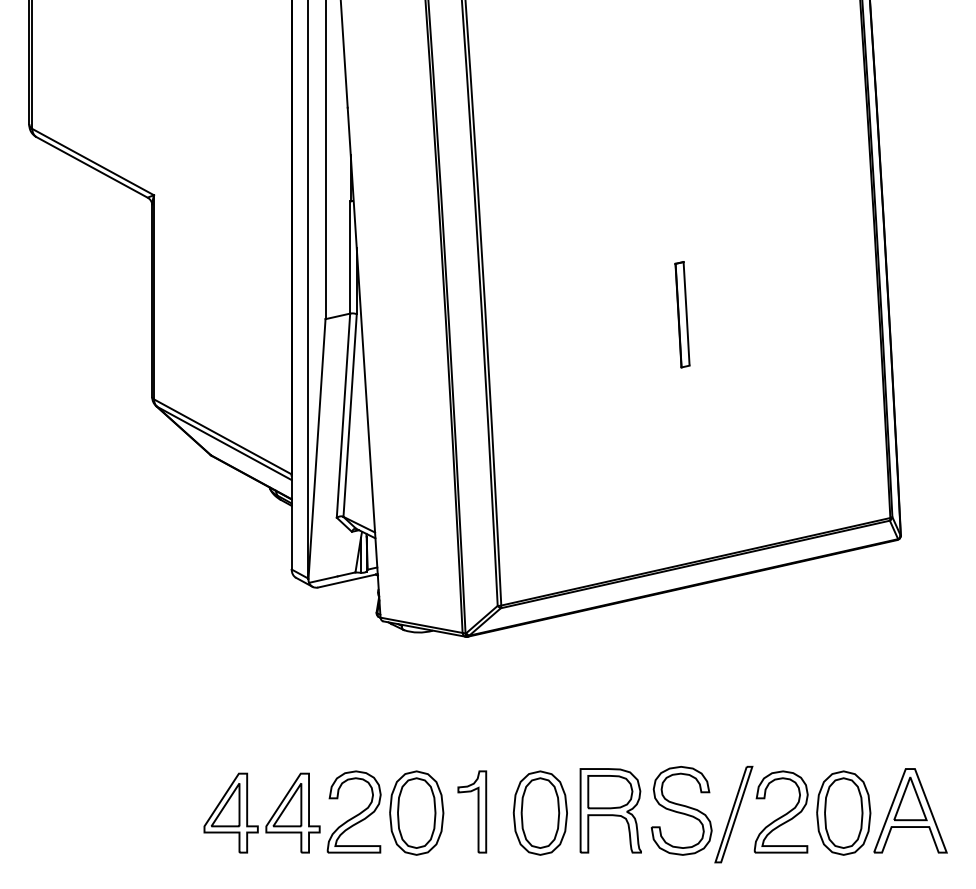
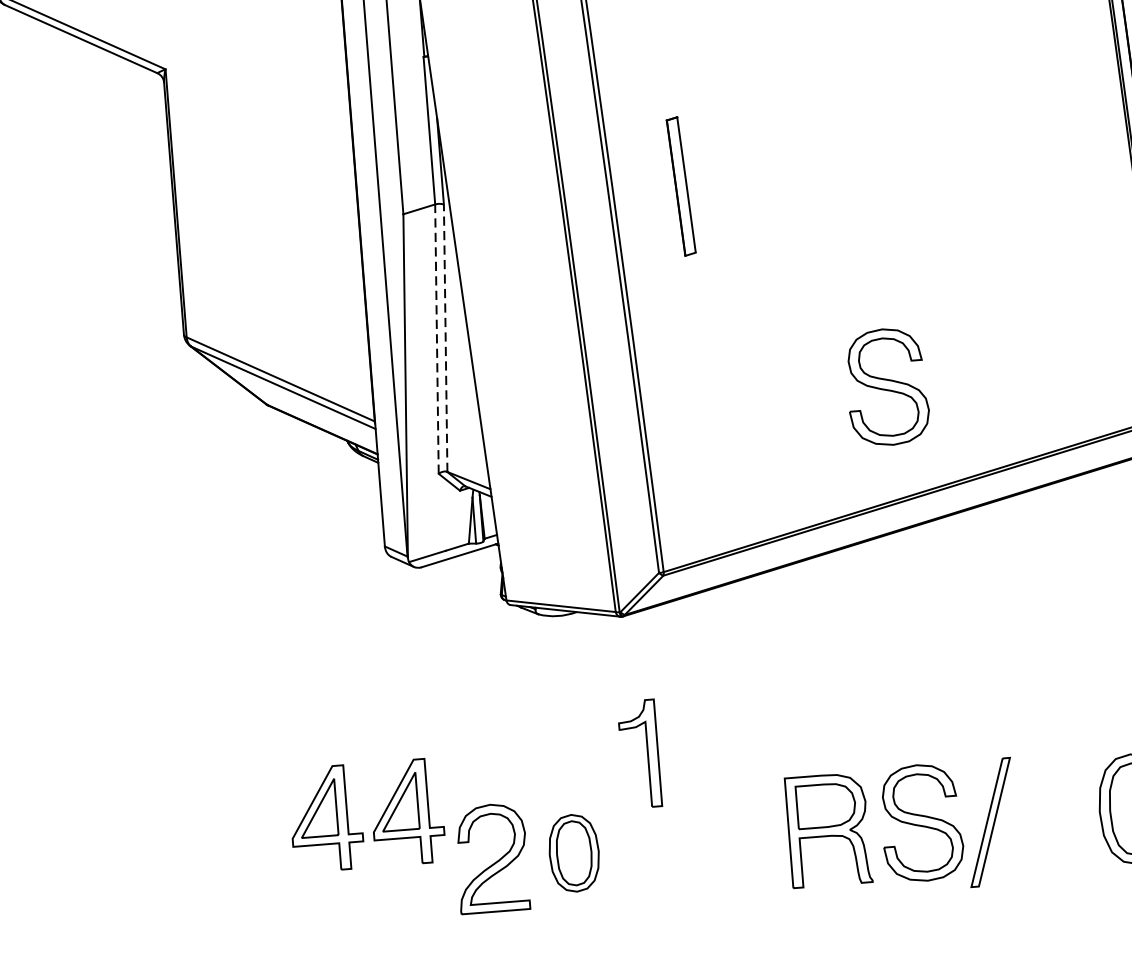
part: (682, 314) -> (681, 186), moved
line: (343, 415) -> (436, 338), solid -> dashed
line: (350, 415) -> (446, 338), solid -> dashed
part: (681, 478) -> (887, 386), added
part: (472, 811) -> (639, 753), moved
part: (780, 811) -> (1051, 813), removed
part: (416, 812) -> (573, 852), size x0.7
part: (539, 812) -> (735, 839), removed
part: (269, 819) -> (377, 823), moved

